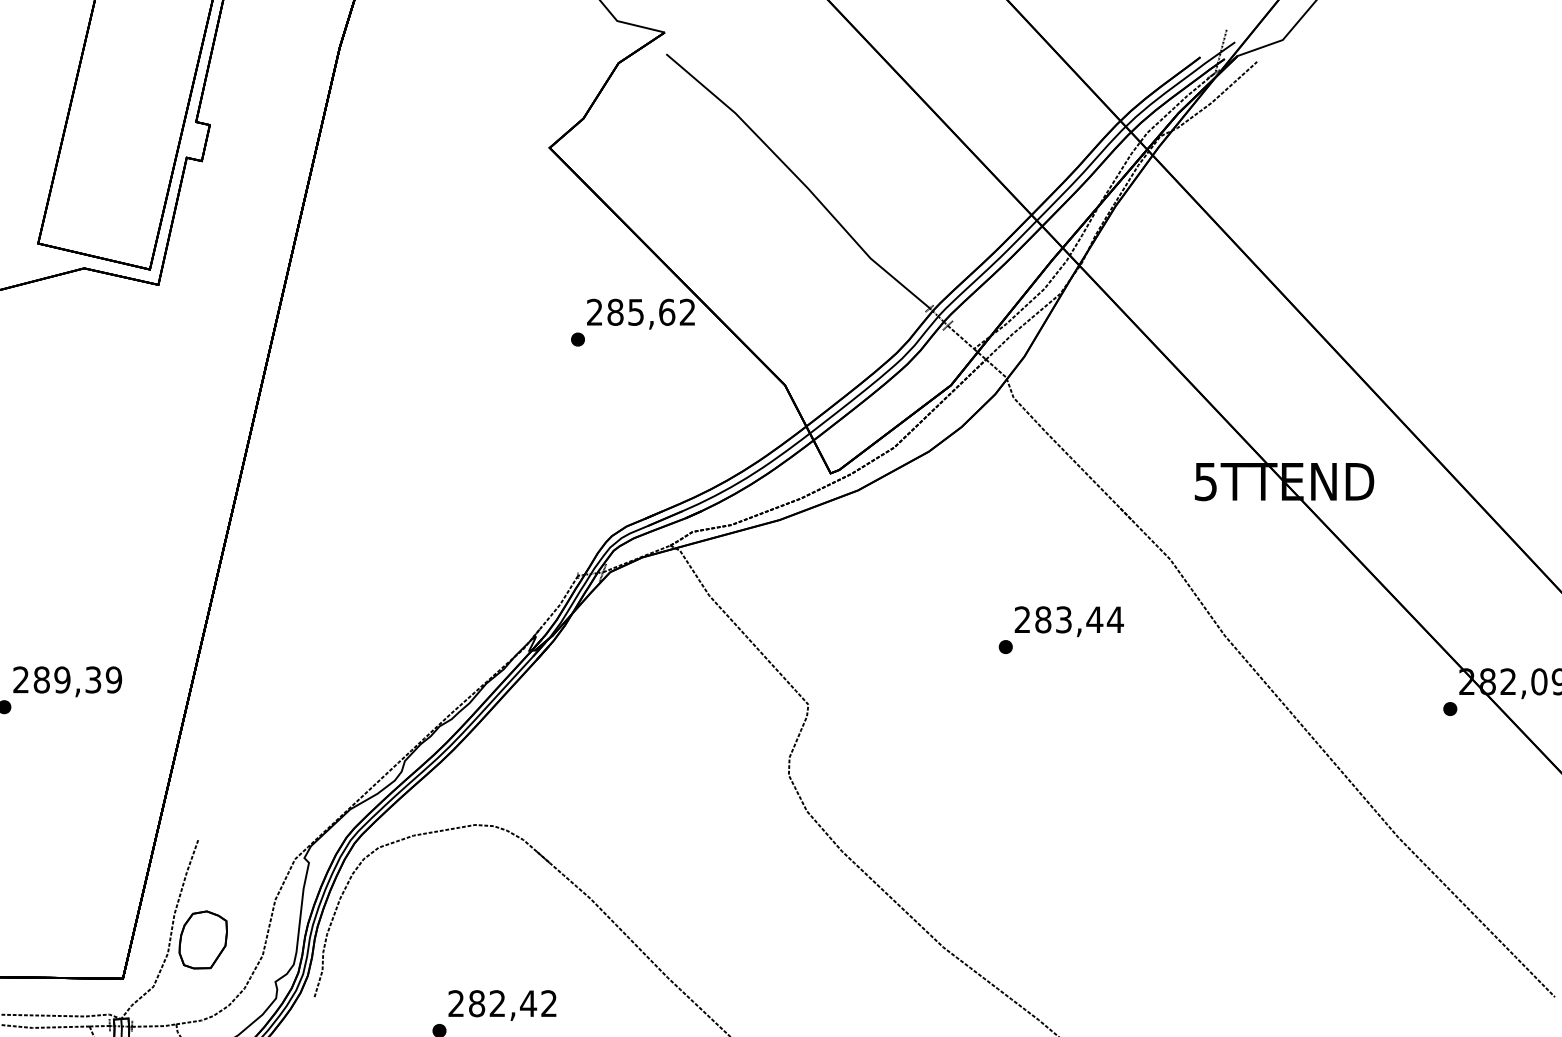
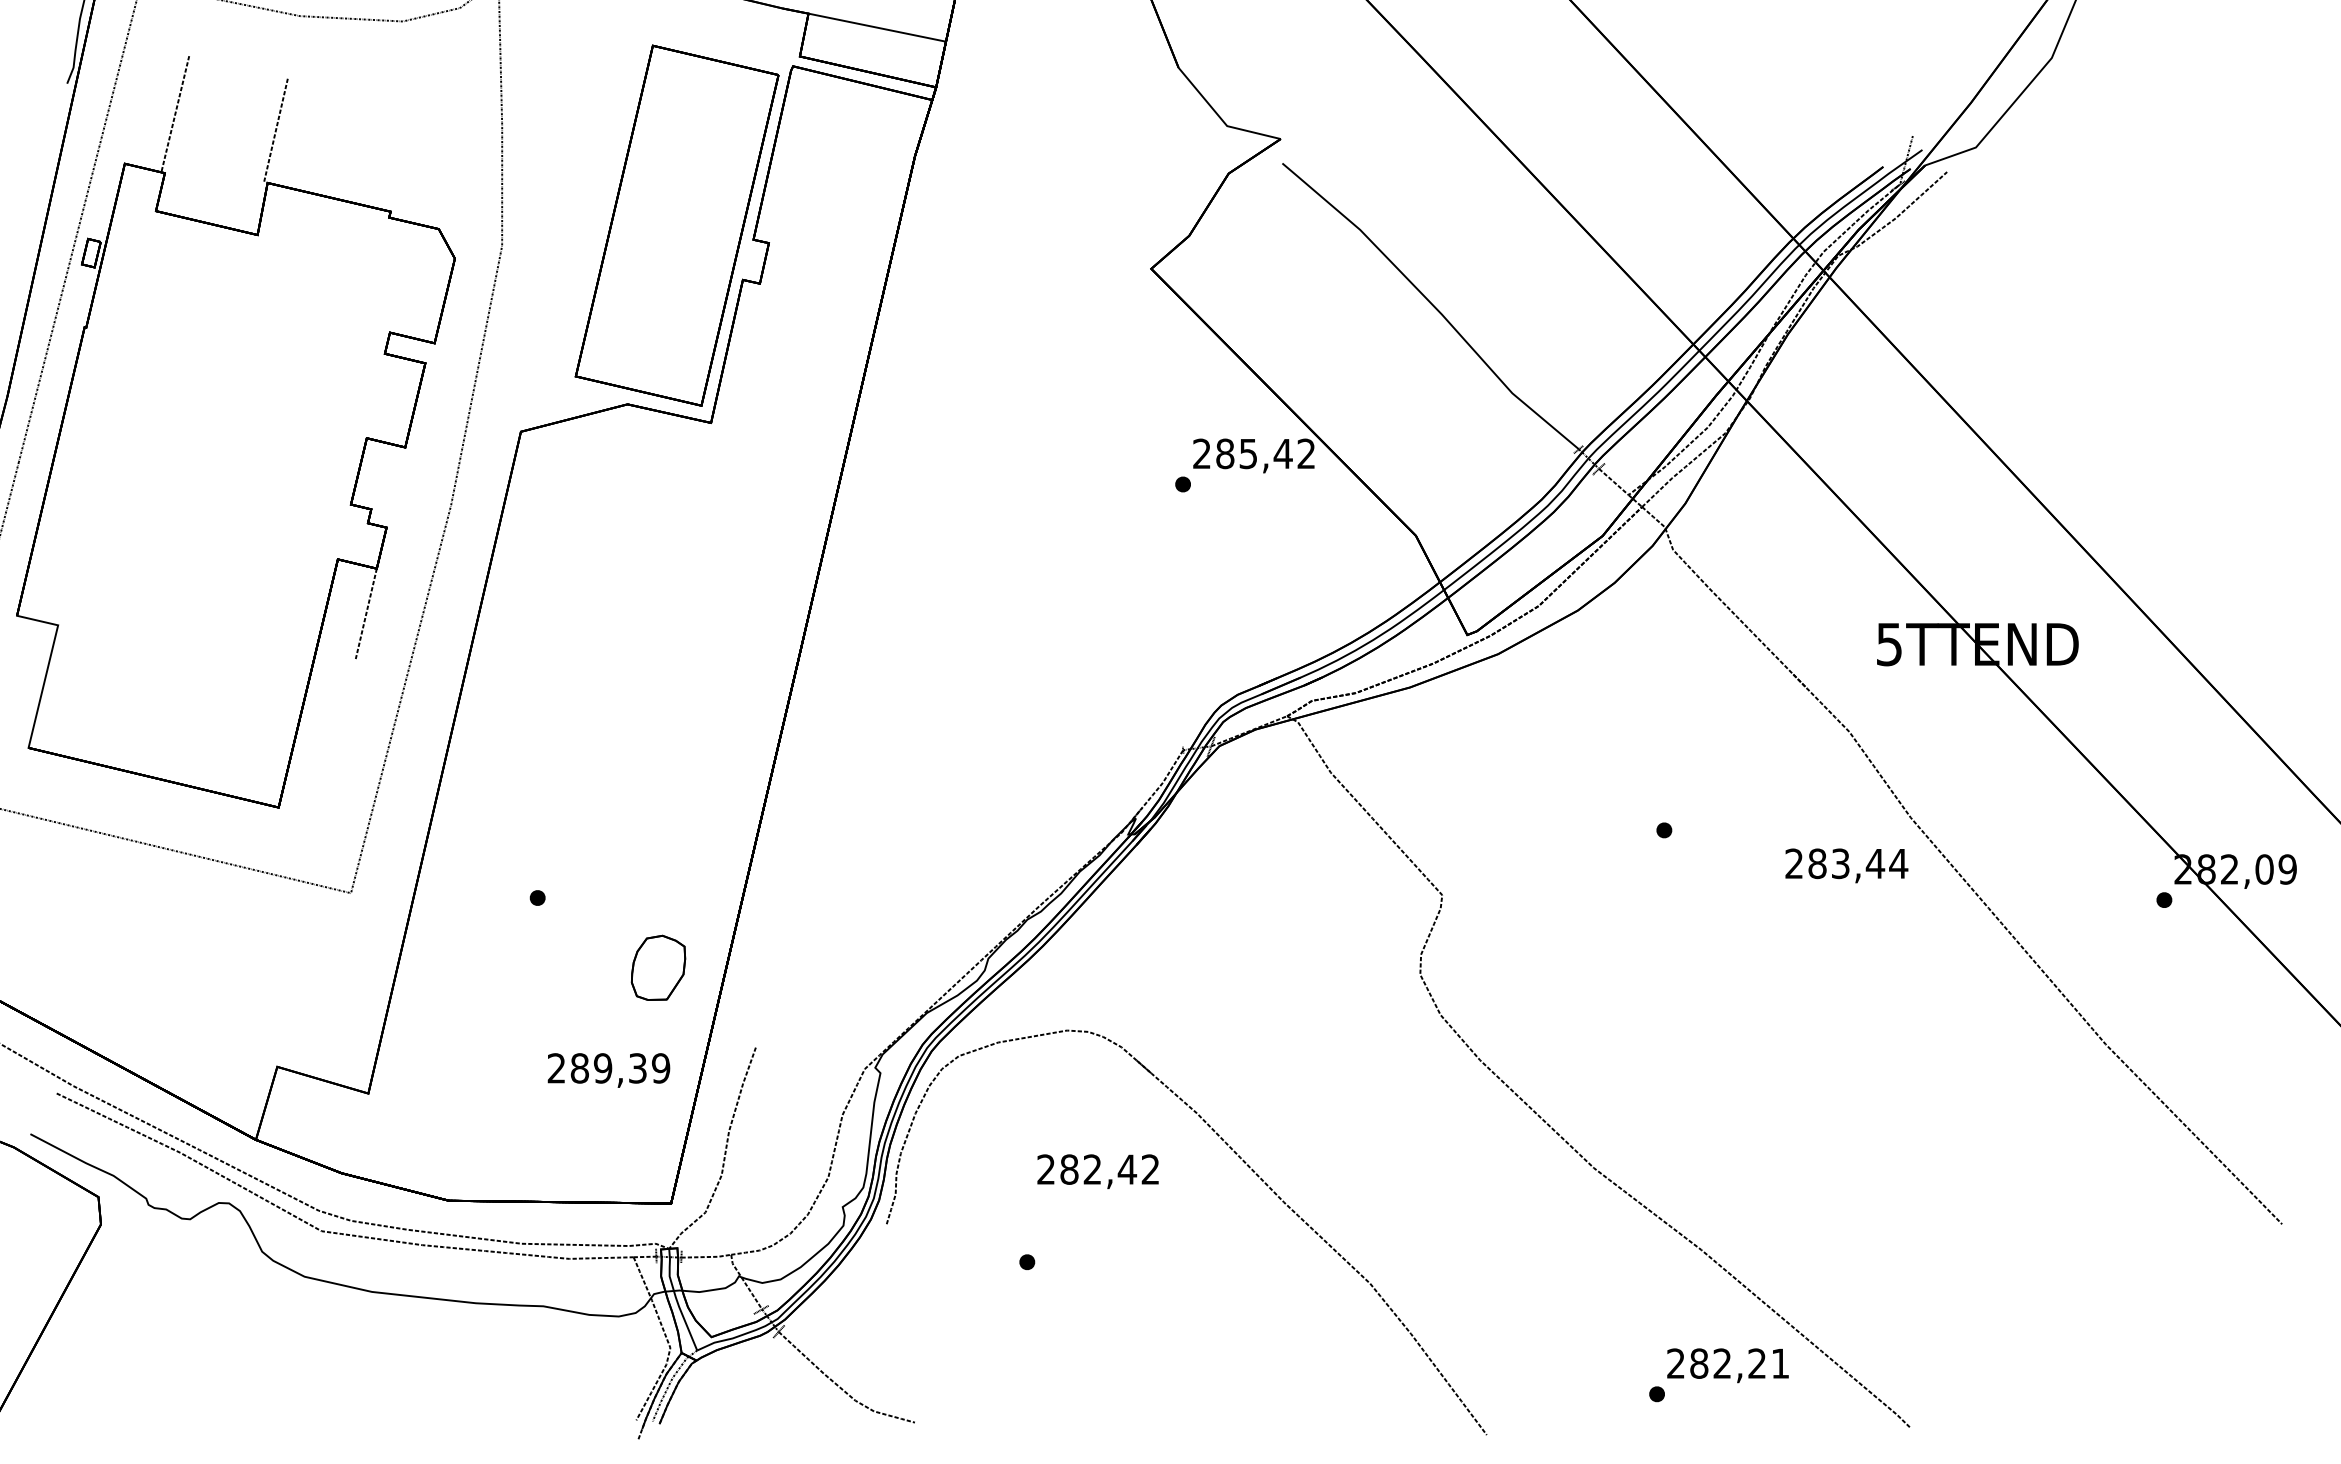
text: (666, 312) -> (1282, 453), 285,62 -> 285,42
text: (1069, 621) -> (1846, 865), moved
text: (67, 681) -> (608, 1070), moved
part: (203, 939) -> (658, 967), moved
text: (501, 1005) -> (1097, 1171), moved

